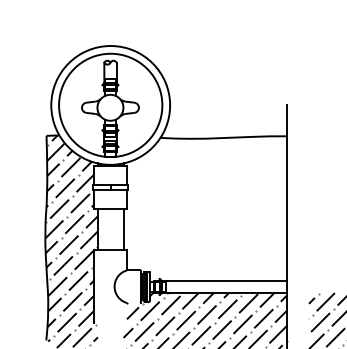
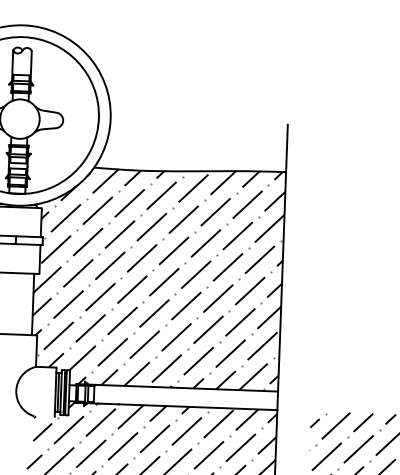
hatch: (204, 208) -> (157, 277), added

